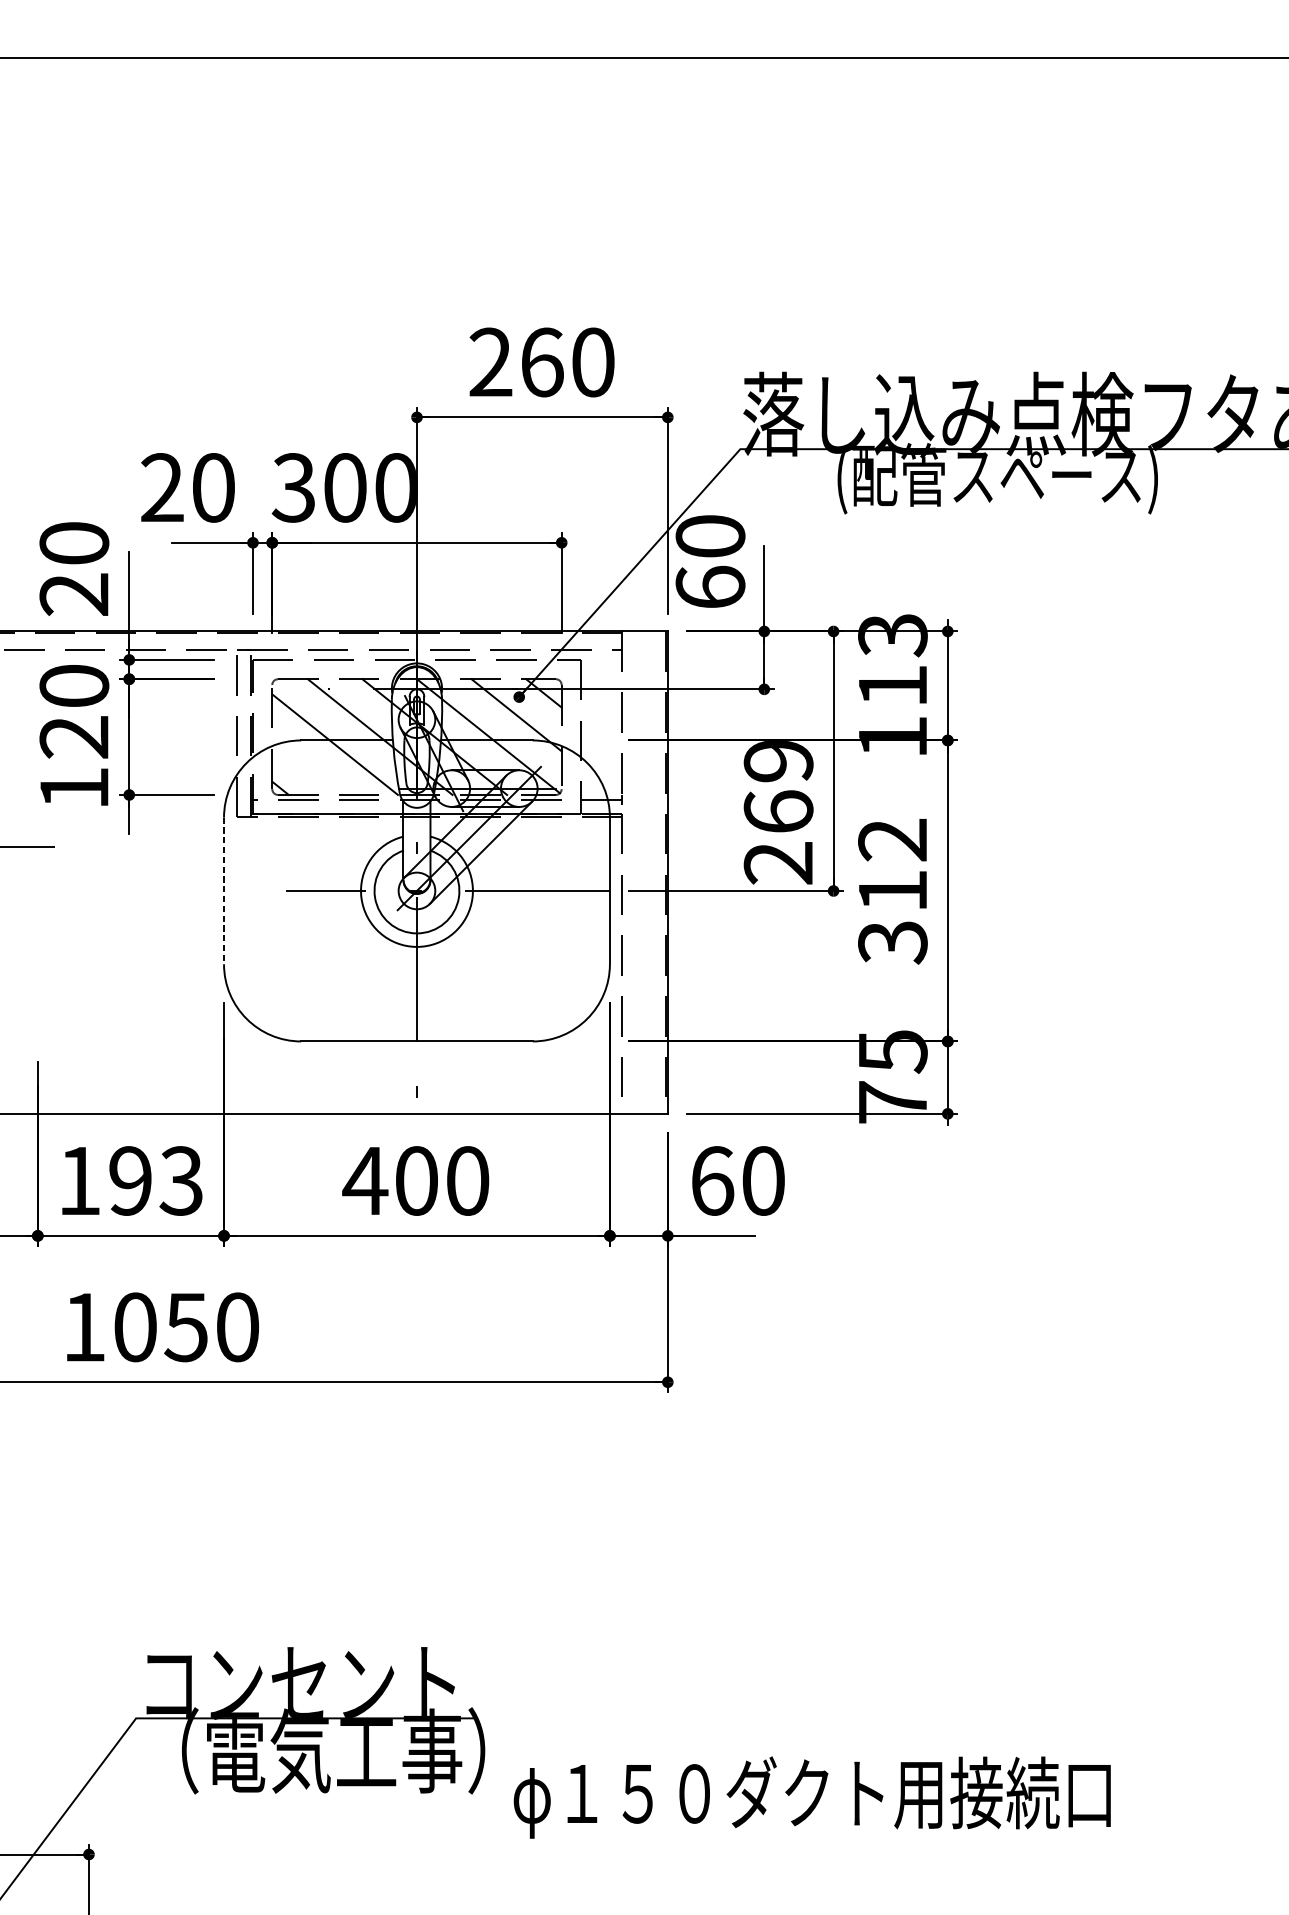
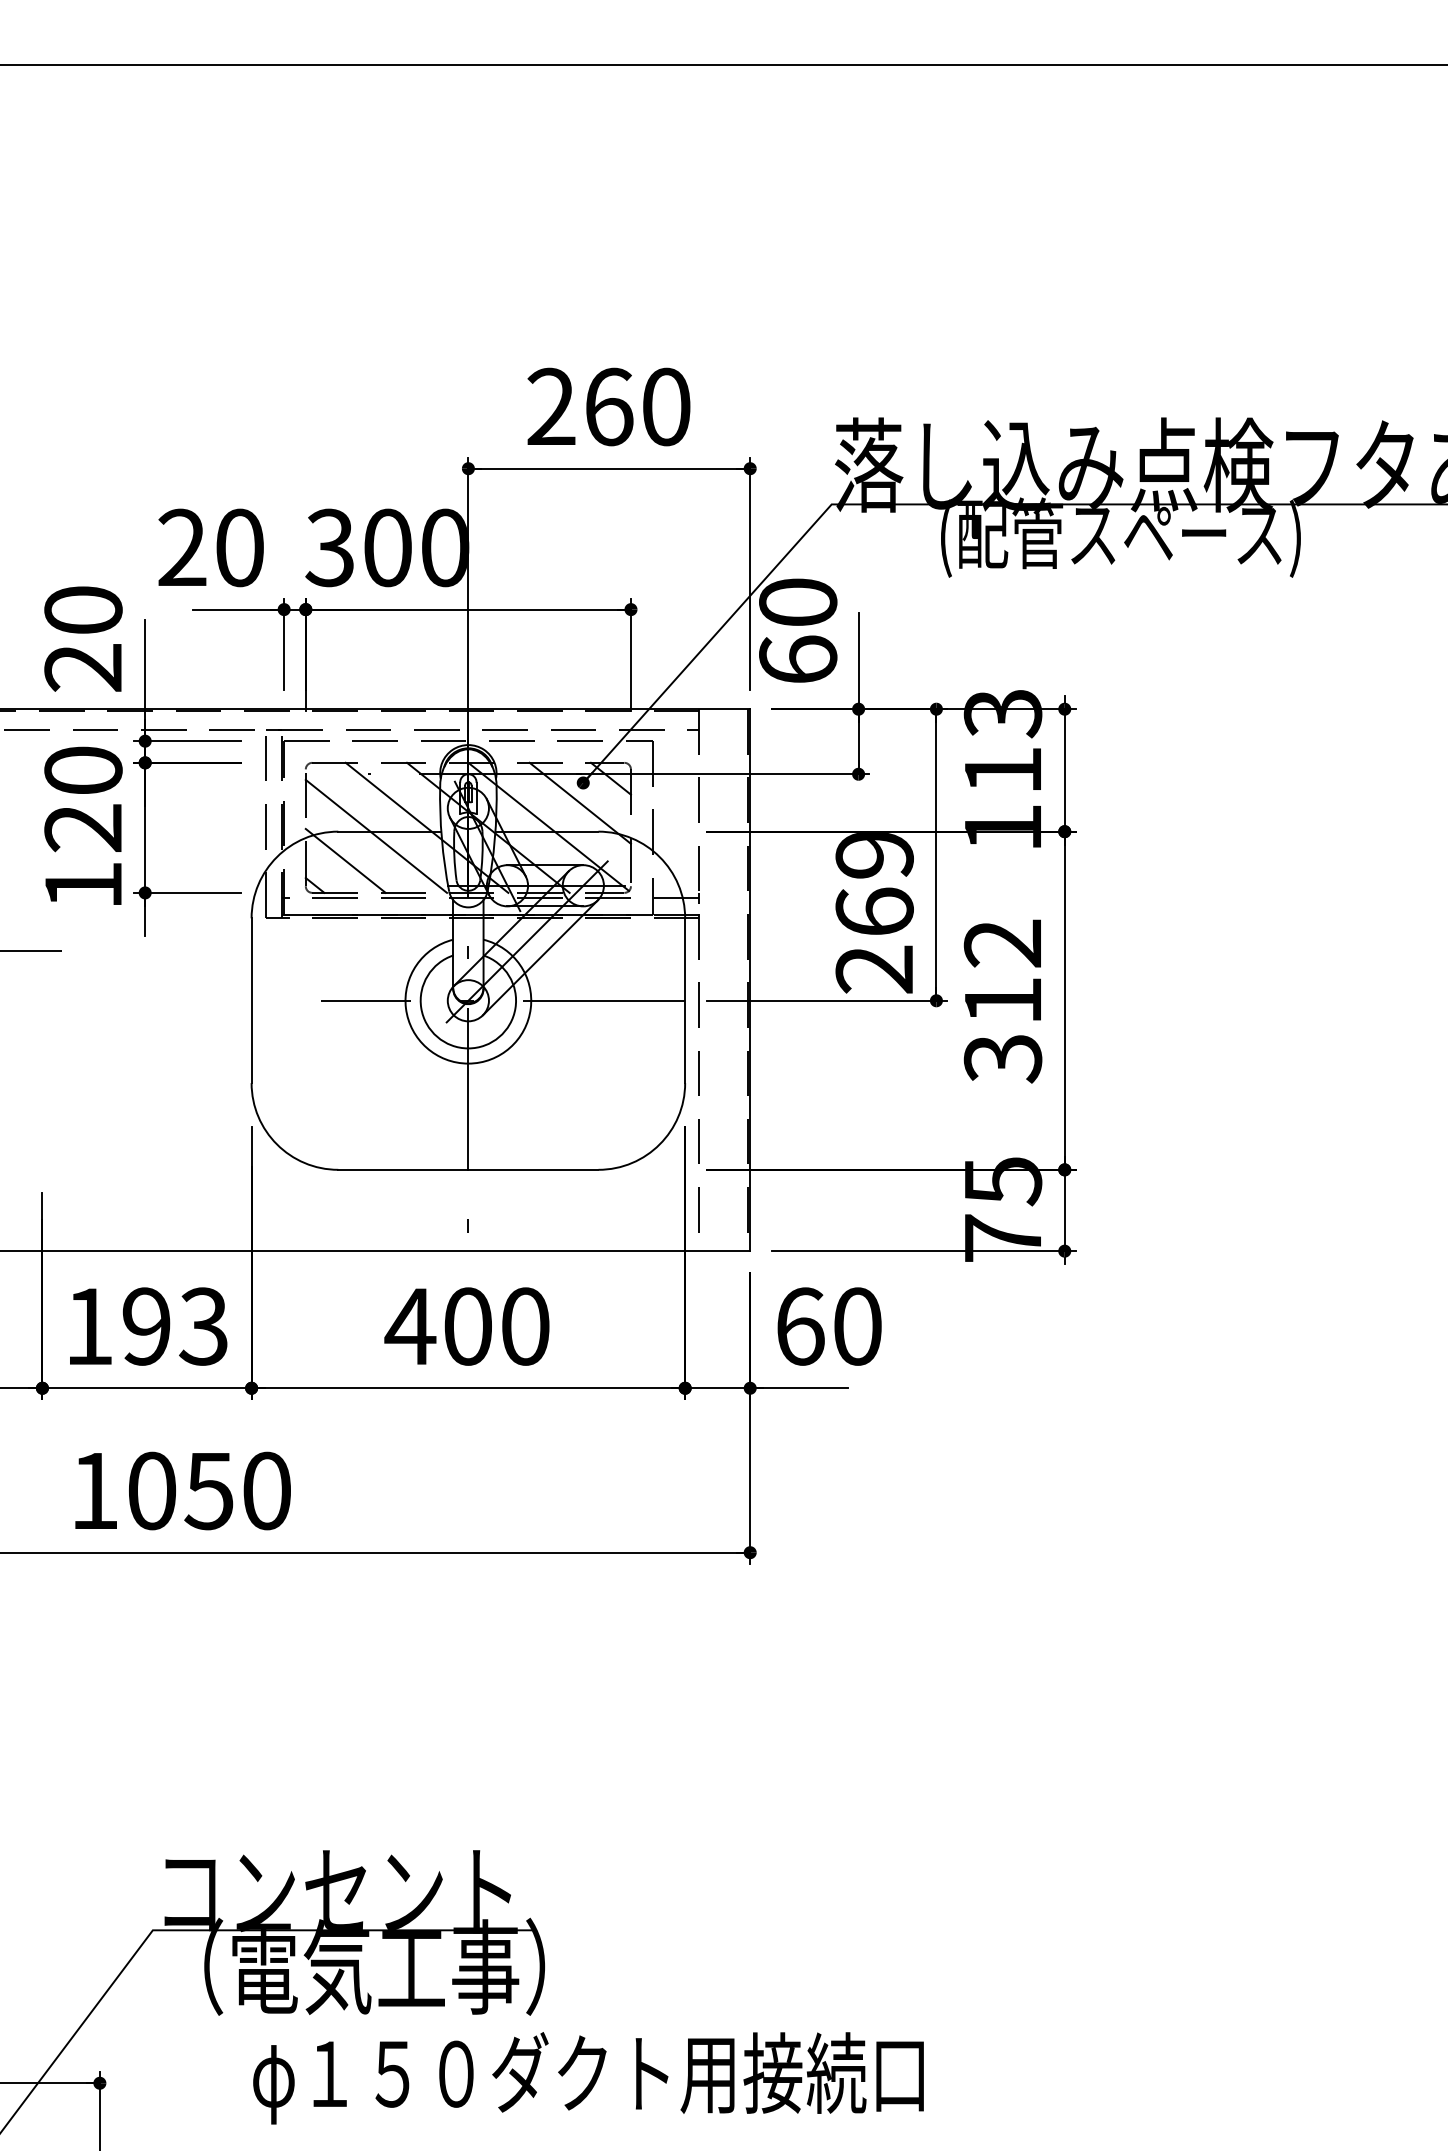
line: (307, 766) -> (345, 860), added
line: (223, 891) -> (251, 1001), dashed -> solid
text: (812, 1797) -> (588, 2078), moved

